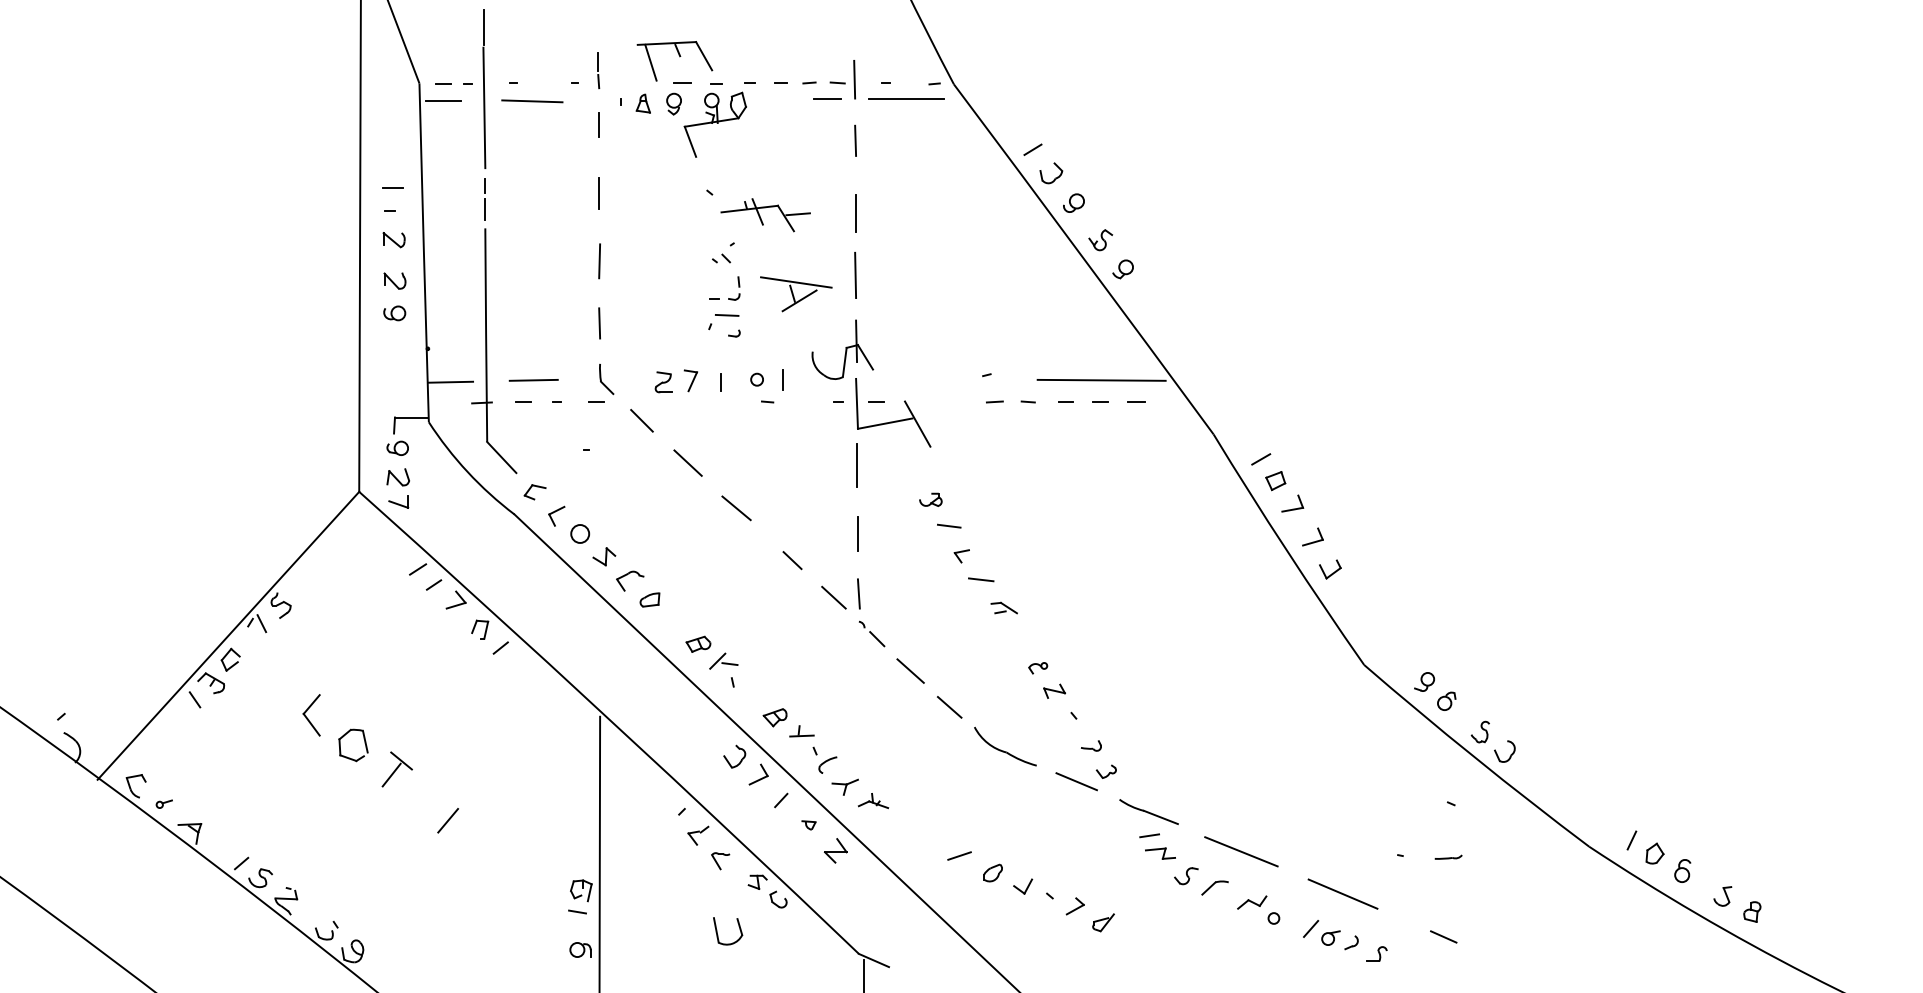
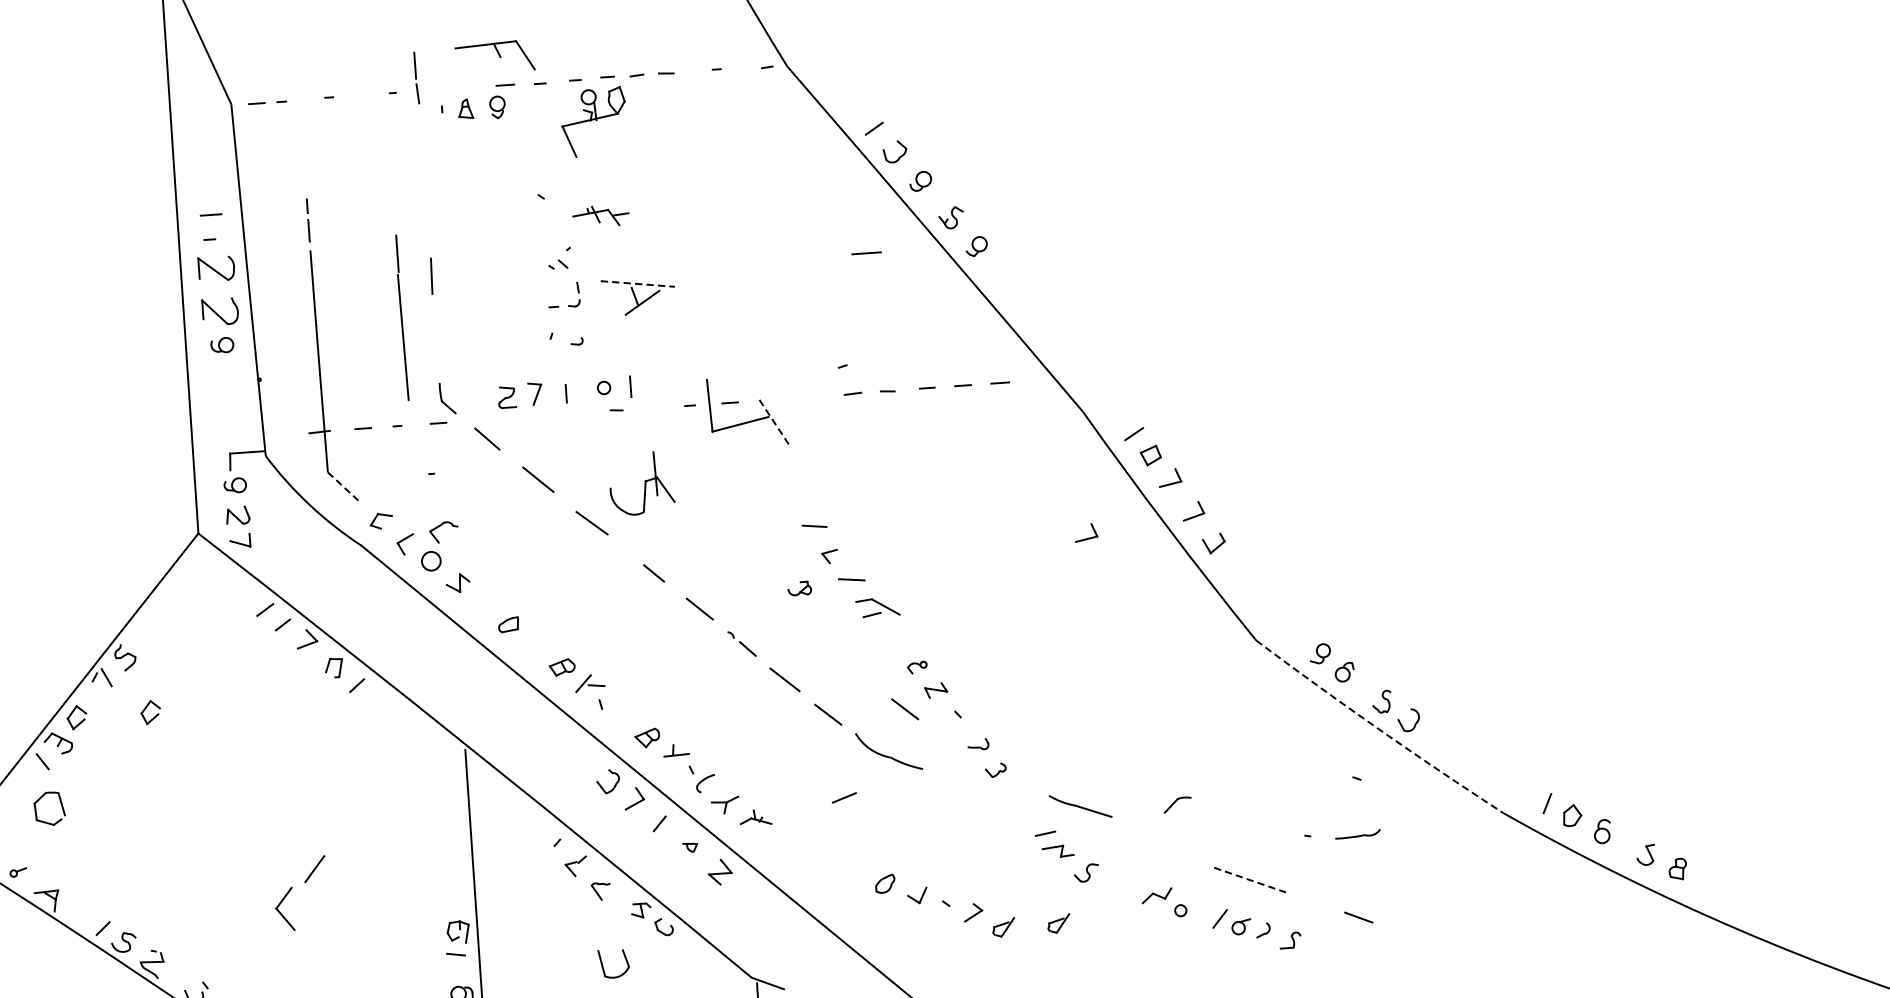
line: (650, 62) -> (470, 65), removed
part: (598, 70) -> (416, 77), size x1.4
line: (854, 79) -> (683, 68), removed
line: (484, 88) -> (402, 317), moved
line: (827, 98) -> (866, 252), moved
line: (906, 99) -> (739, 85), removed
line: (443, 101) -> (257, 121), removed
line: (532, 101) -> (350, 114), removed
line: (599, 124) -> (421, 133), removed
part: (714, 124) -> (593, 121), moved
line: (855, 140) -> (689, 132), removed
line: (599, 192) -> (426, 204), removed
line: (856, 213) -> (695, 207), removed
part: (765, 215) -> (600, 216), size x0.6
part: (393, 240) -> (215, 269), size x1.6
line: (855, 275) -> (698, 272), removed
part: (394, 280) -> (219, 311), size x1.6
line: (796, 282) -> (637, 283), solid -> dashed
line: (727, 315) -> (568, 323), removed
line: (599, 323) -> (436, 340), removed
part: (842, 349) -> (641, 483), moved
line: (533, 379) -> (371, 403), removed
line: (1101, 379) -> (962, 362), removed
line: (450, 381) -> (285, 412), removed
line: (917, 424) -> (774, 422), solid -> dashed
line: (502, 457) -> (344, 487), solid -> dashed
line: (857, 465) -> (714, 469), removed
part: (930, 499) -> (799, 588), moved
line: (857, 534) -> (719, 541), removed
part: (1208, 550) -> (1085, 532), added
part: (630, 580) -> (444, 531), moved
line: (858, 593) -> (725, 602), removed
part: (1003, 607) -> (876, 606), size x1.6
part: (301, 659) -> (150, 712), added
line: (1023, 707) -> (904, 709), added
part: (311, 715) -> (284, 909), moved
part: (364, 743) -> (60, 806), moved
arc: (1475, 757) -> (1378, 728), solid -> dashed
part: (396, 769) -> (257, 819), removed
line: (1076, 781) -> (965, 782), removed
part: (1148, 811) -> (1079, 805), moved
line: (1241, 851) -> (1142, 843), removed
line: (959, 855) -> (844, 797), moved
part: (1448, 856) -> (1357, 833), size x1.6
part: (1214, 887) -> (1177, 804), moved
line: (1343, 894) -> (1251, 880), solid -> dashed
part: (1156, 922) -> (1058, 923), added

